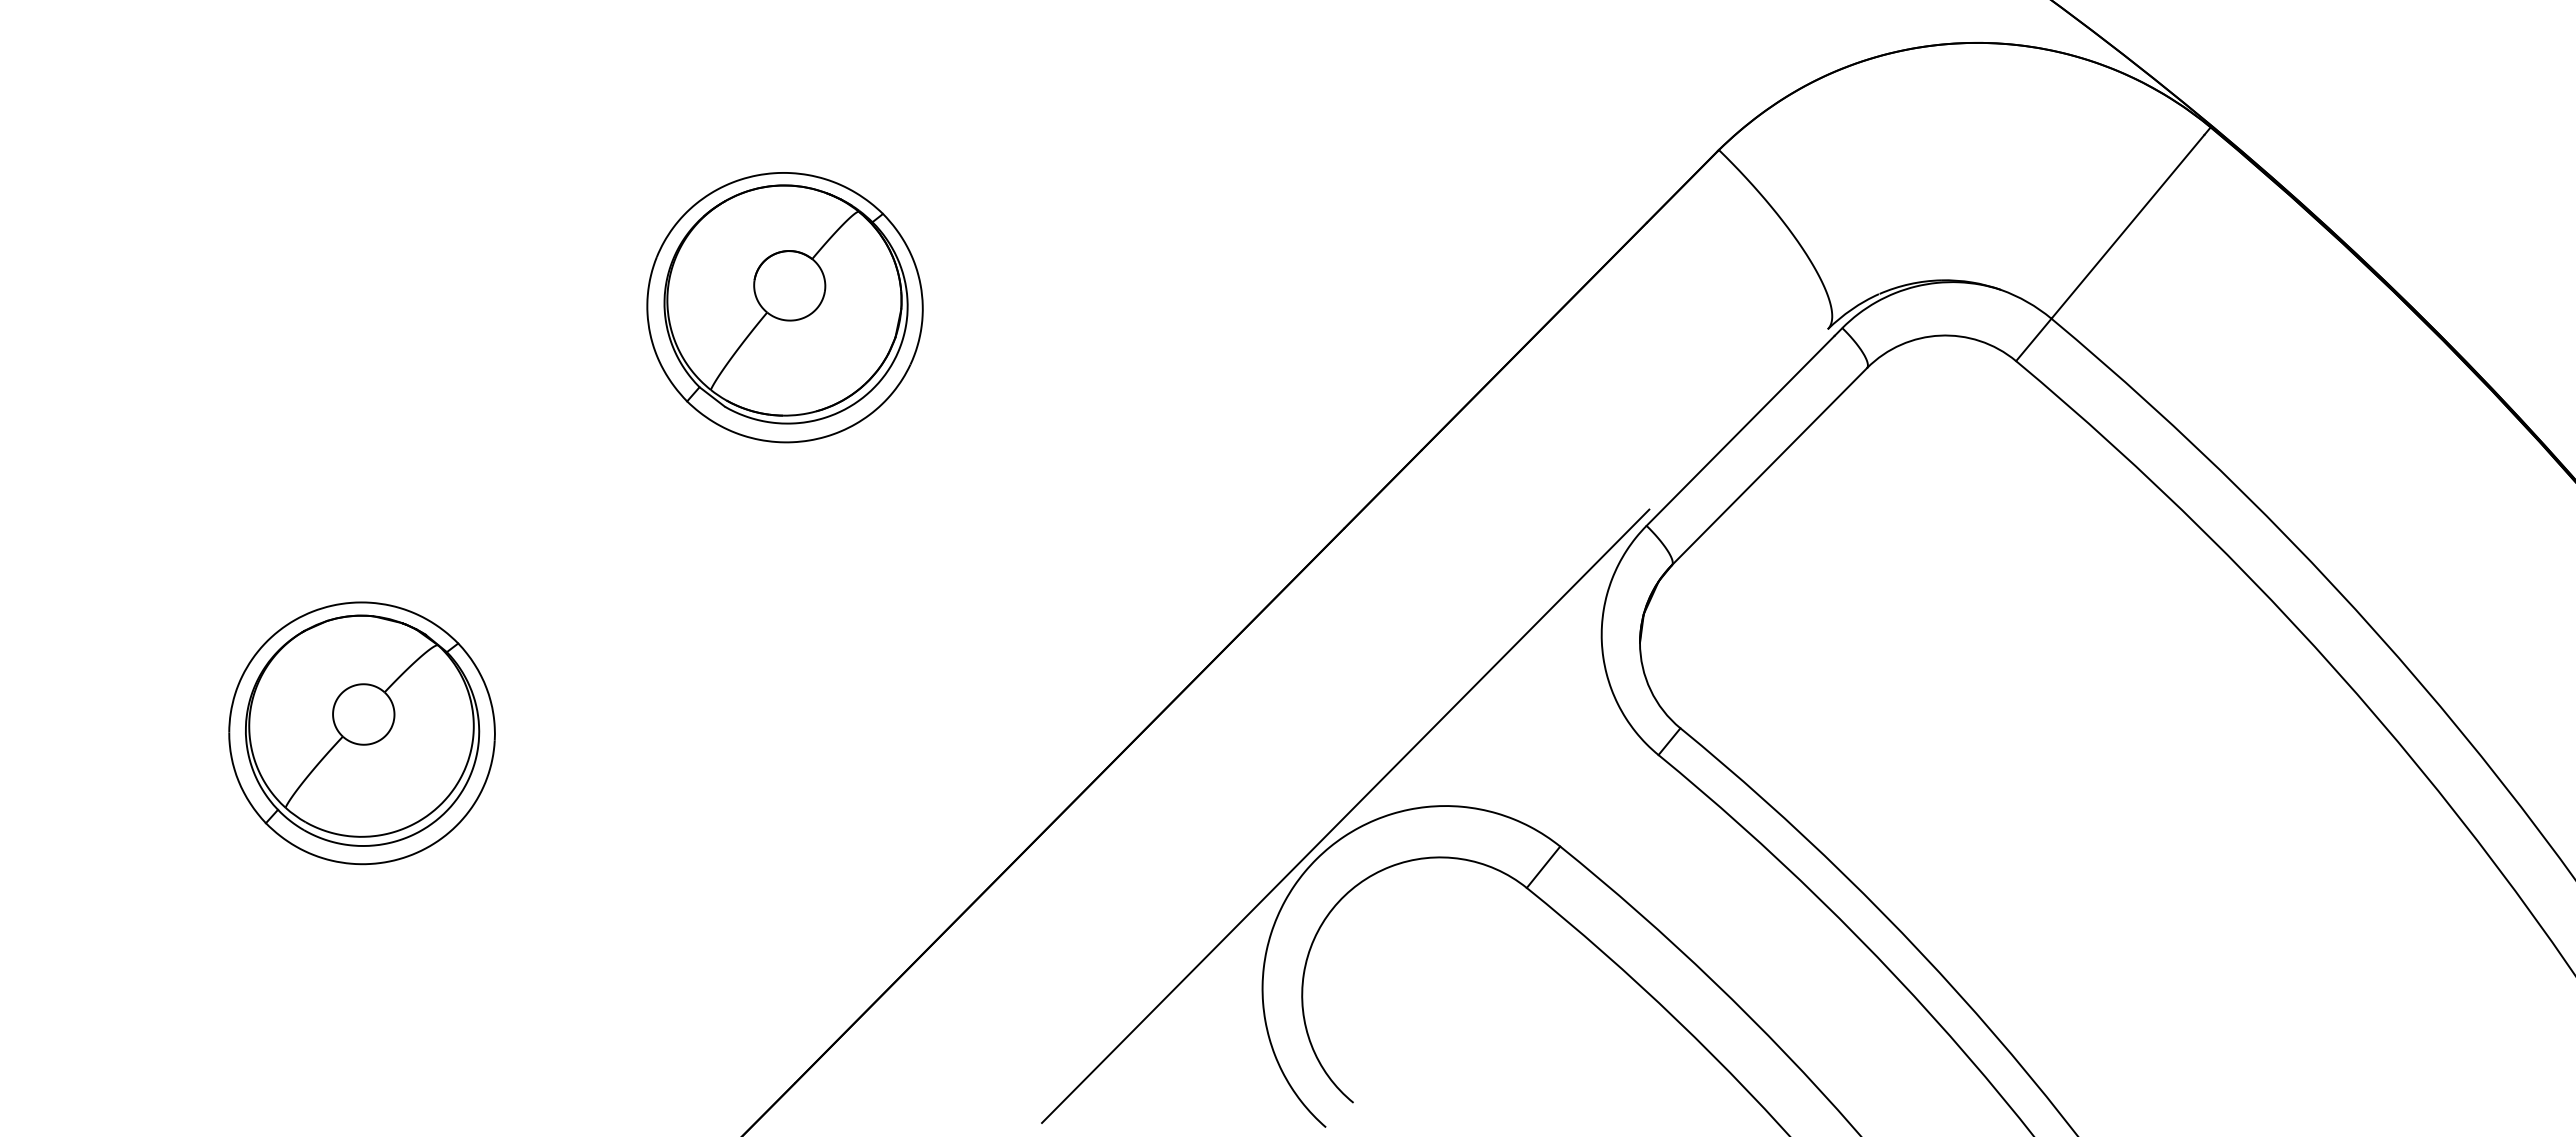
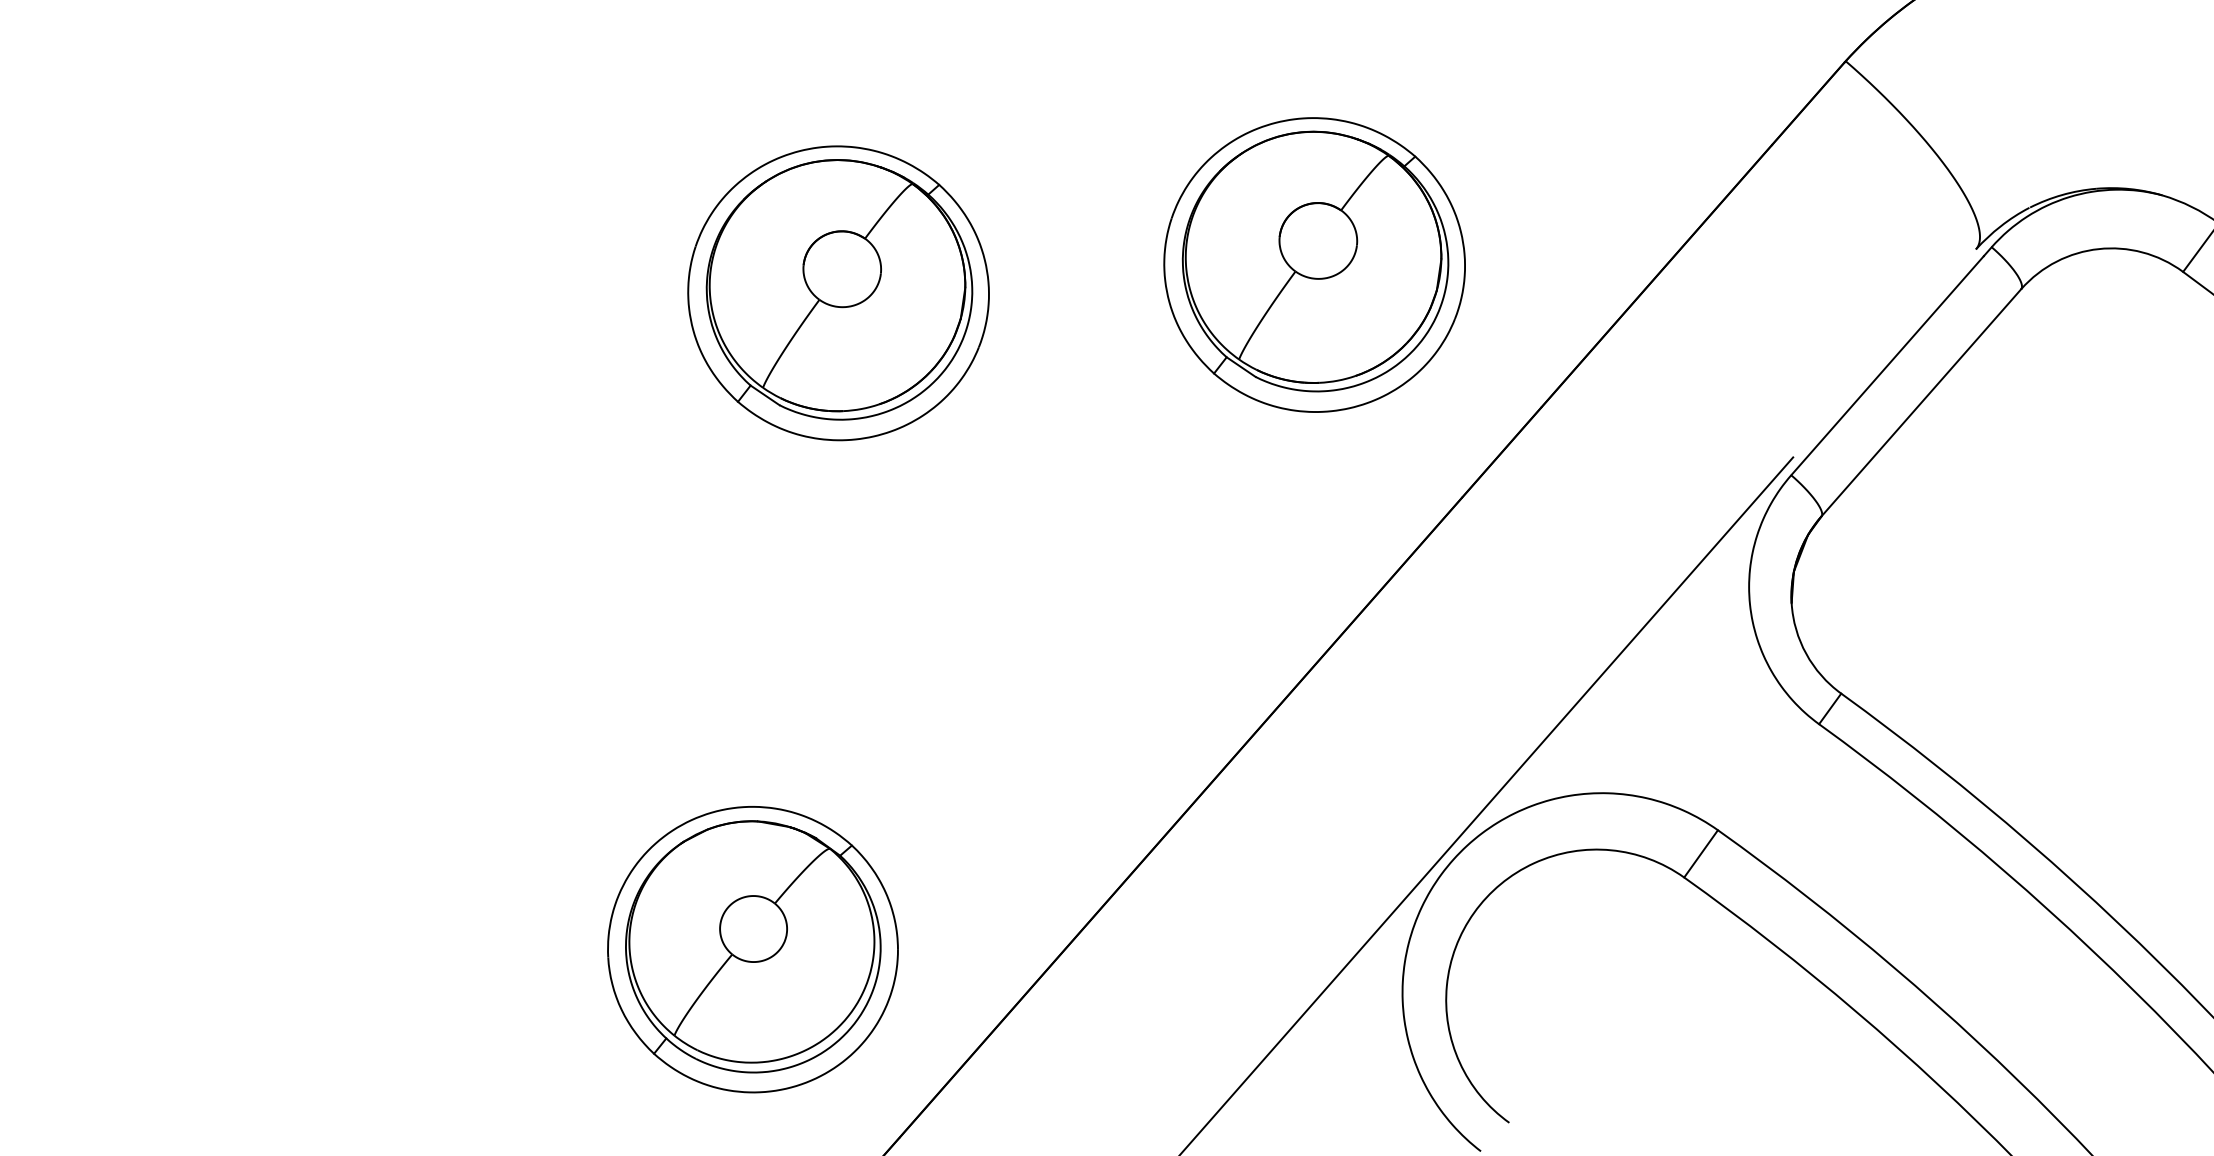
part: (1221, 307) -> (1314, 264), added
part: (361, 733) -> (752, 949), moved

